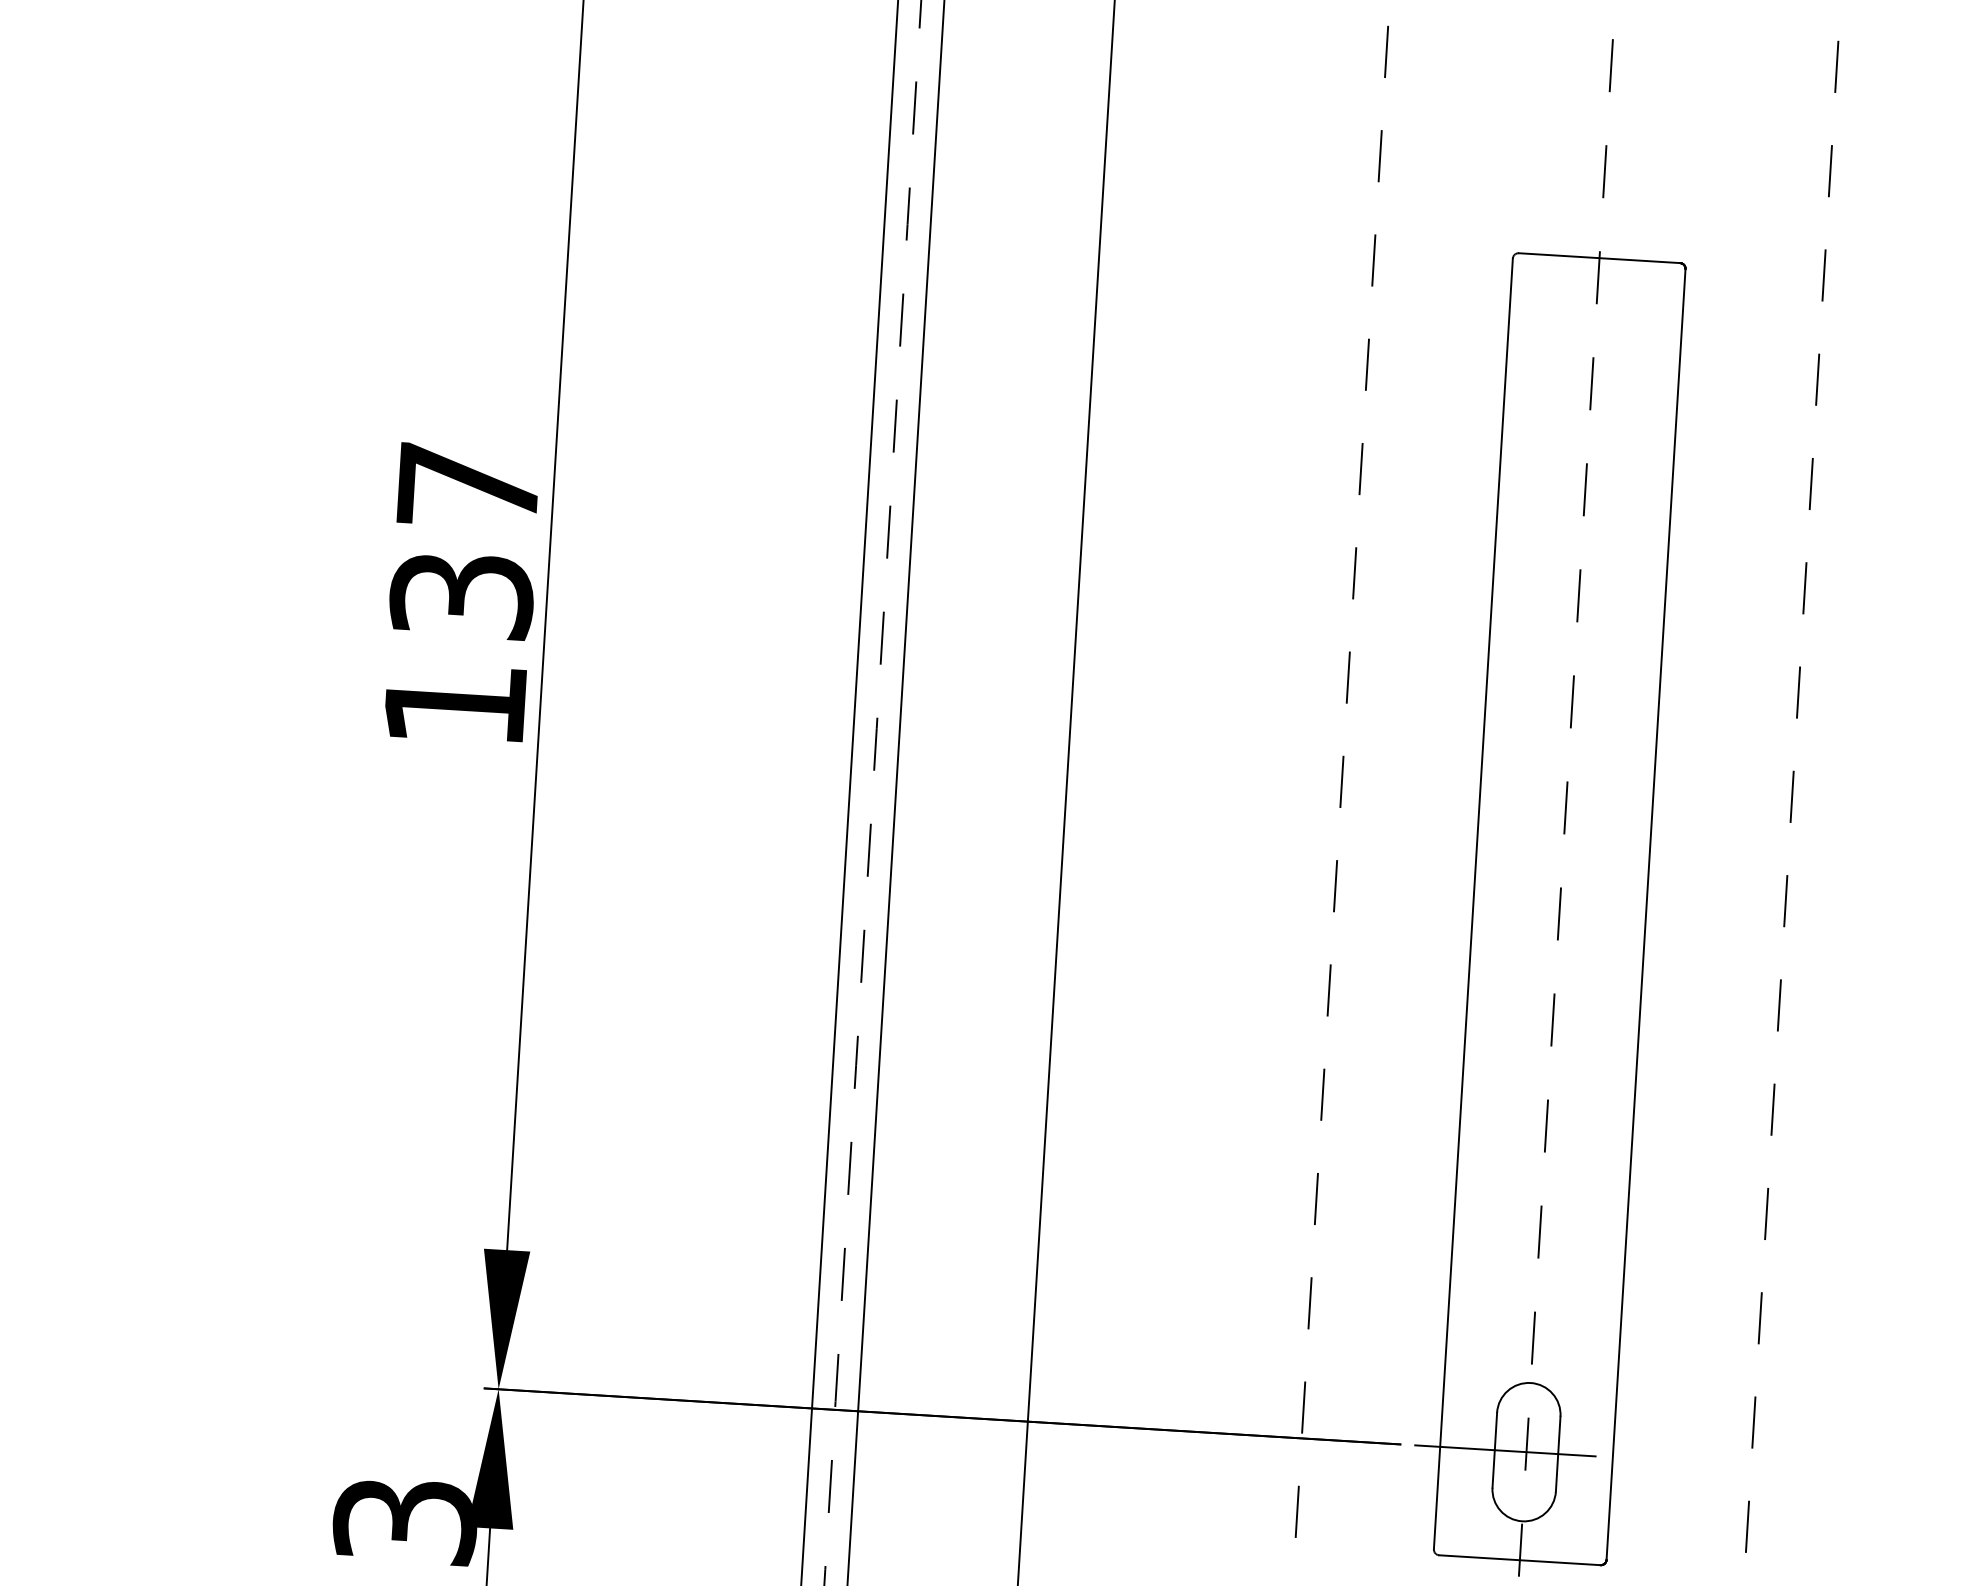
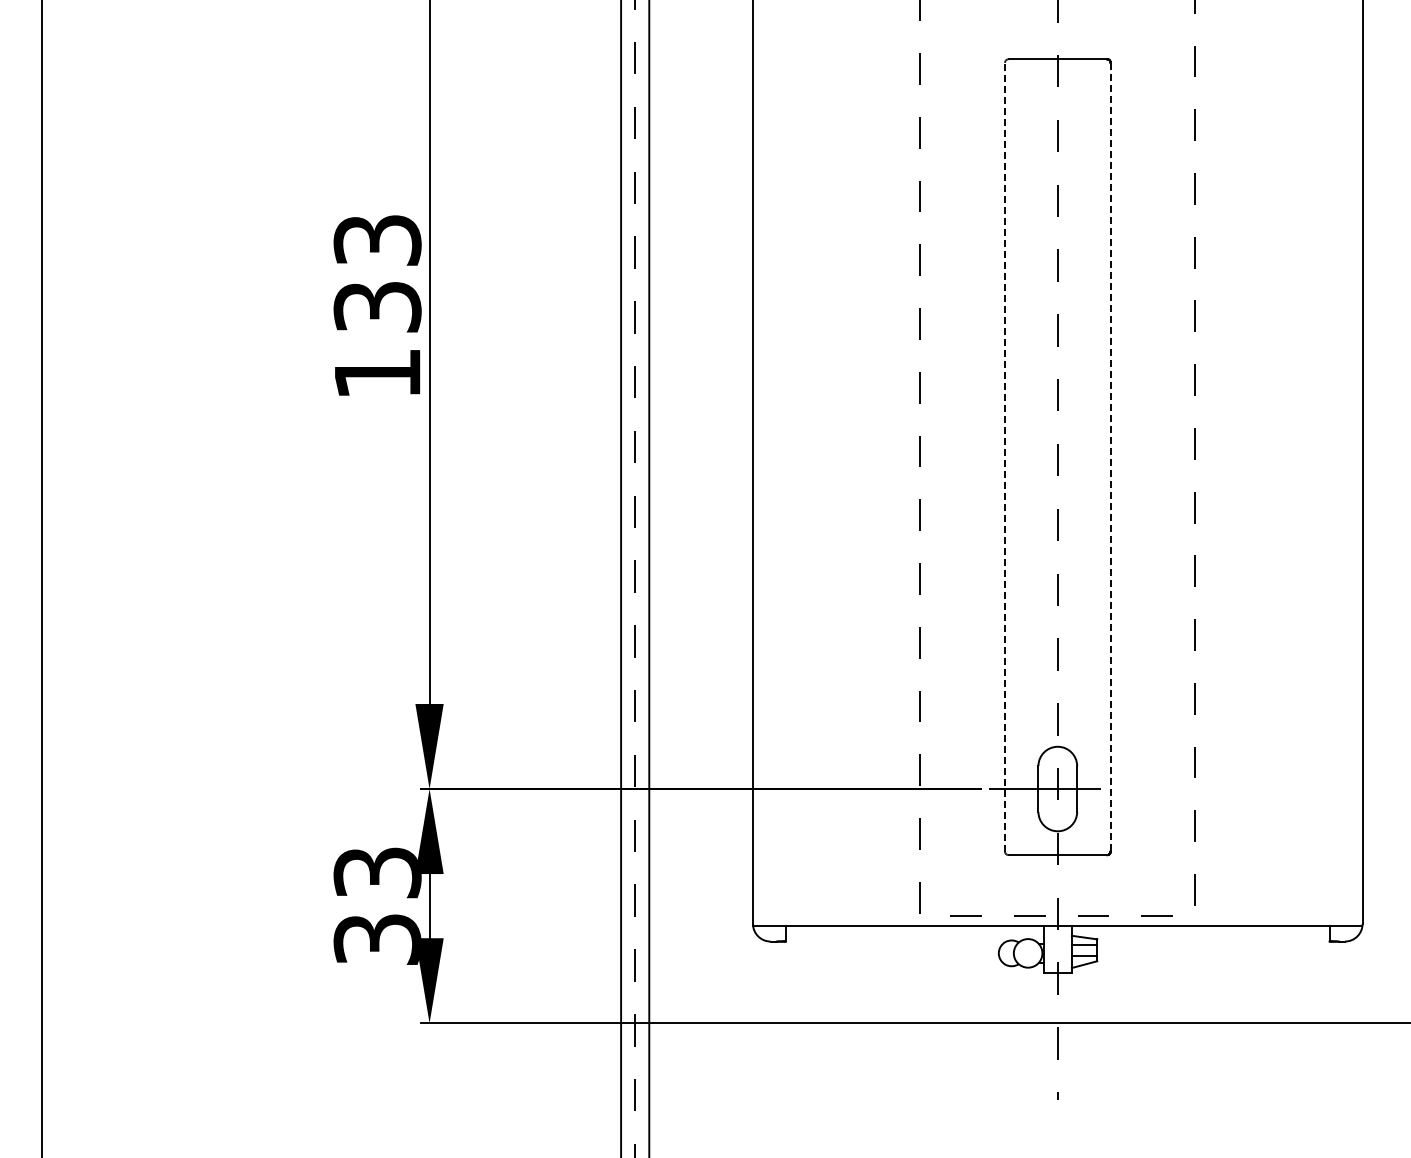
text: (468, 486) -> (377, 240), 137 -> 133
line: (1474, 902) -> (1005, 456), solid -> dashed
line: (1645, 914) -> (1110, 457), solid -> dashed

